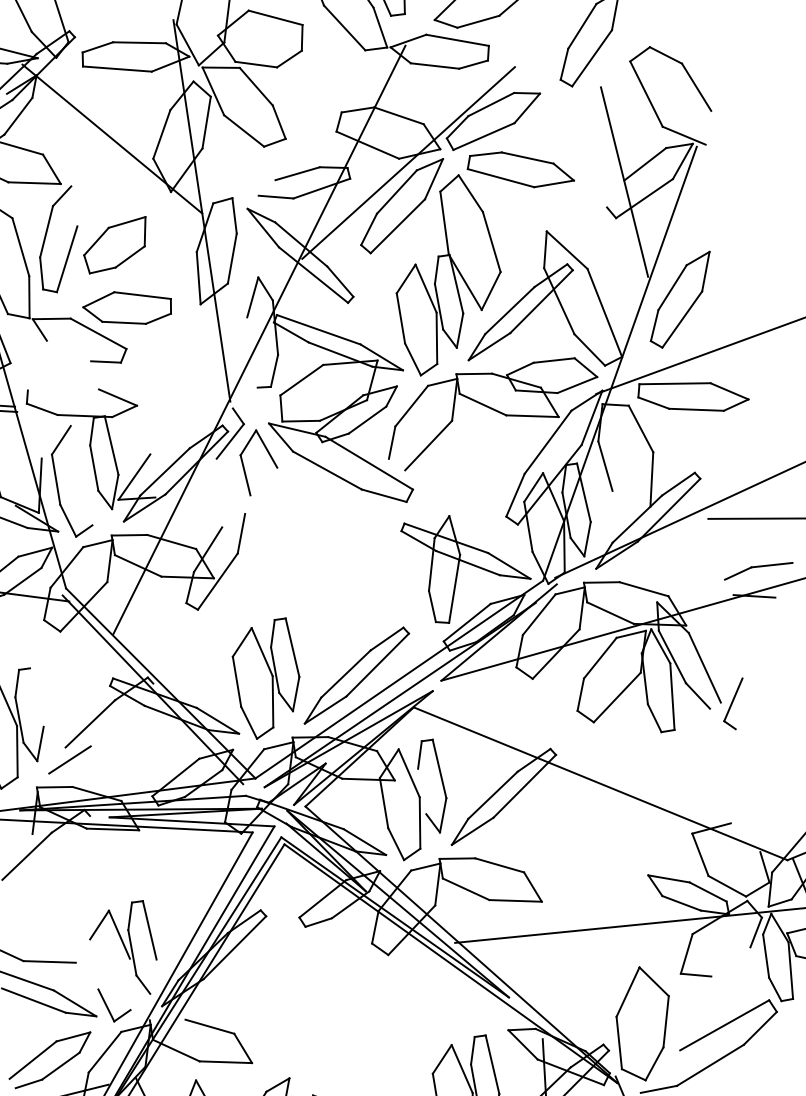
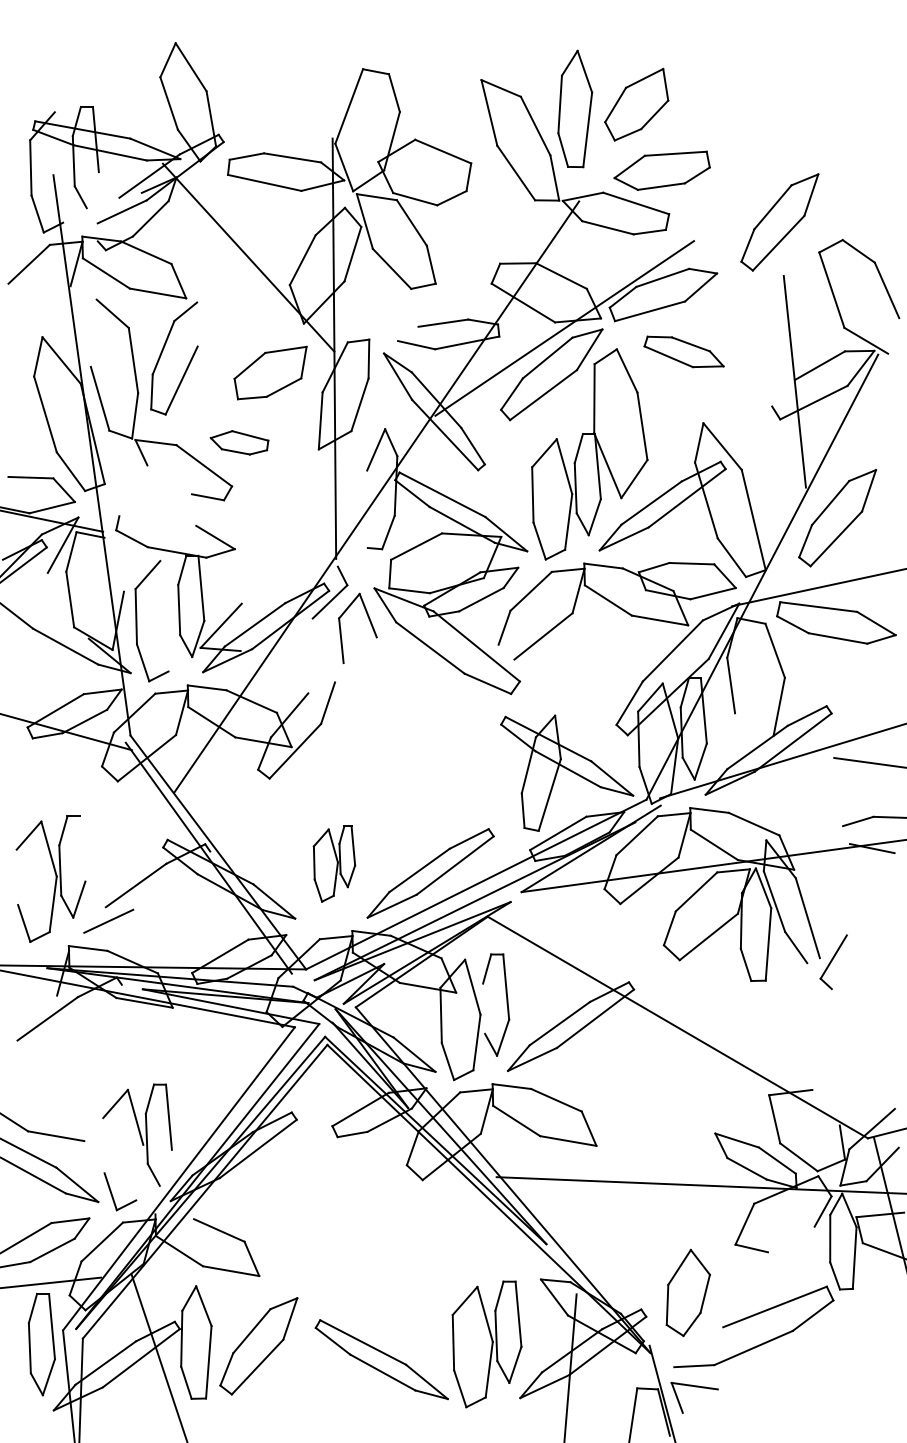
part: (519, 168) -> (683, 351), size x0.7
part: (115, 244) -> (270, 372), moved
part: (127, 308) -> (239, 442), size x0.6
part: (267, 678) -> (334, 863), size x0.6
part: (644, 1023) -> (688, 1292), size x0.7

